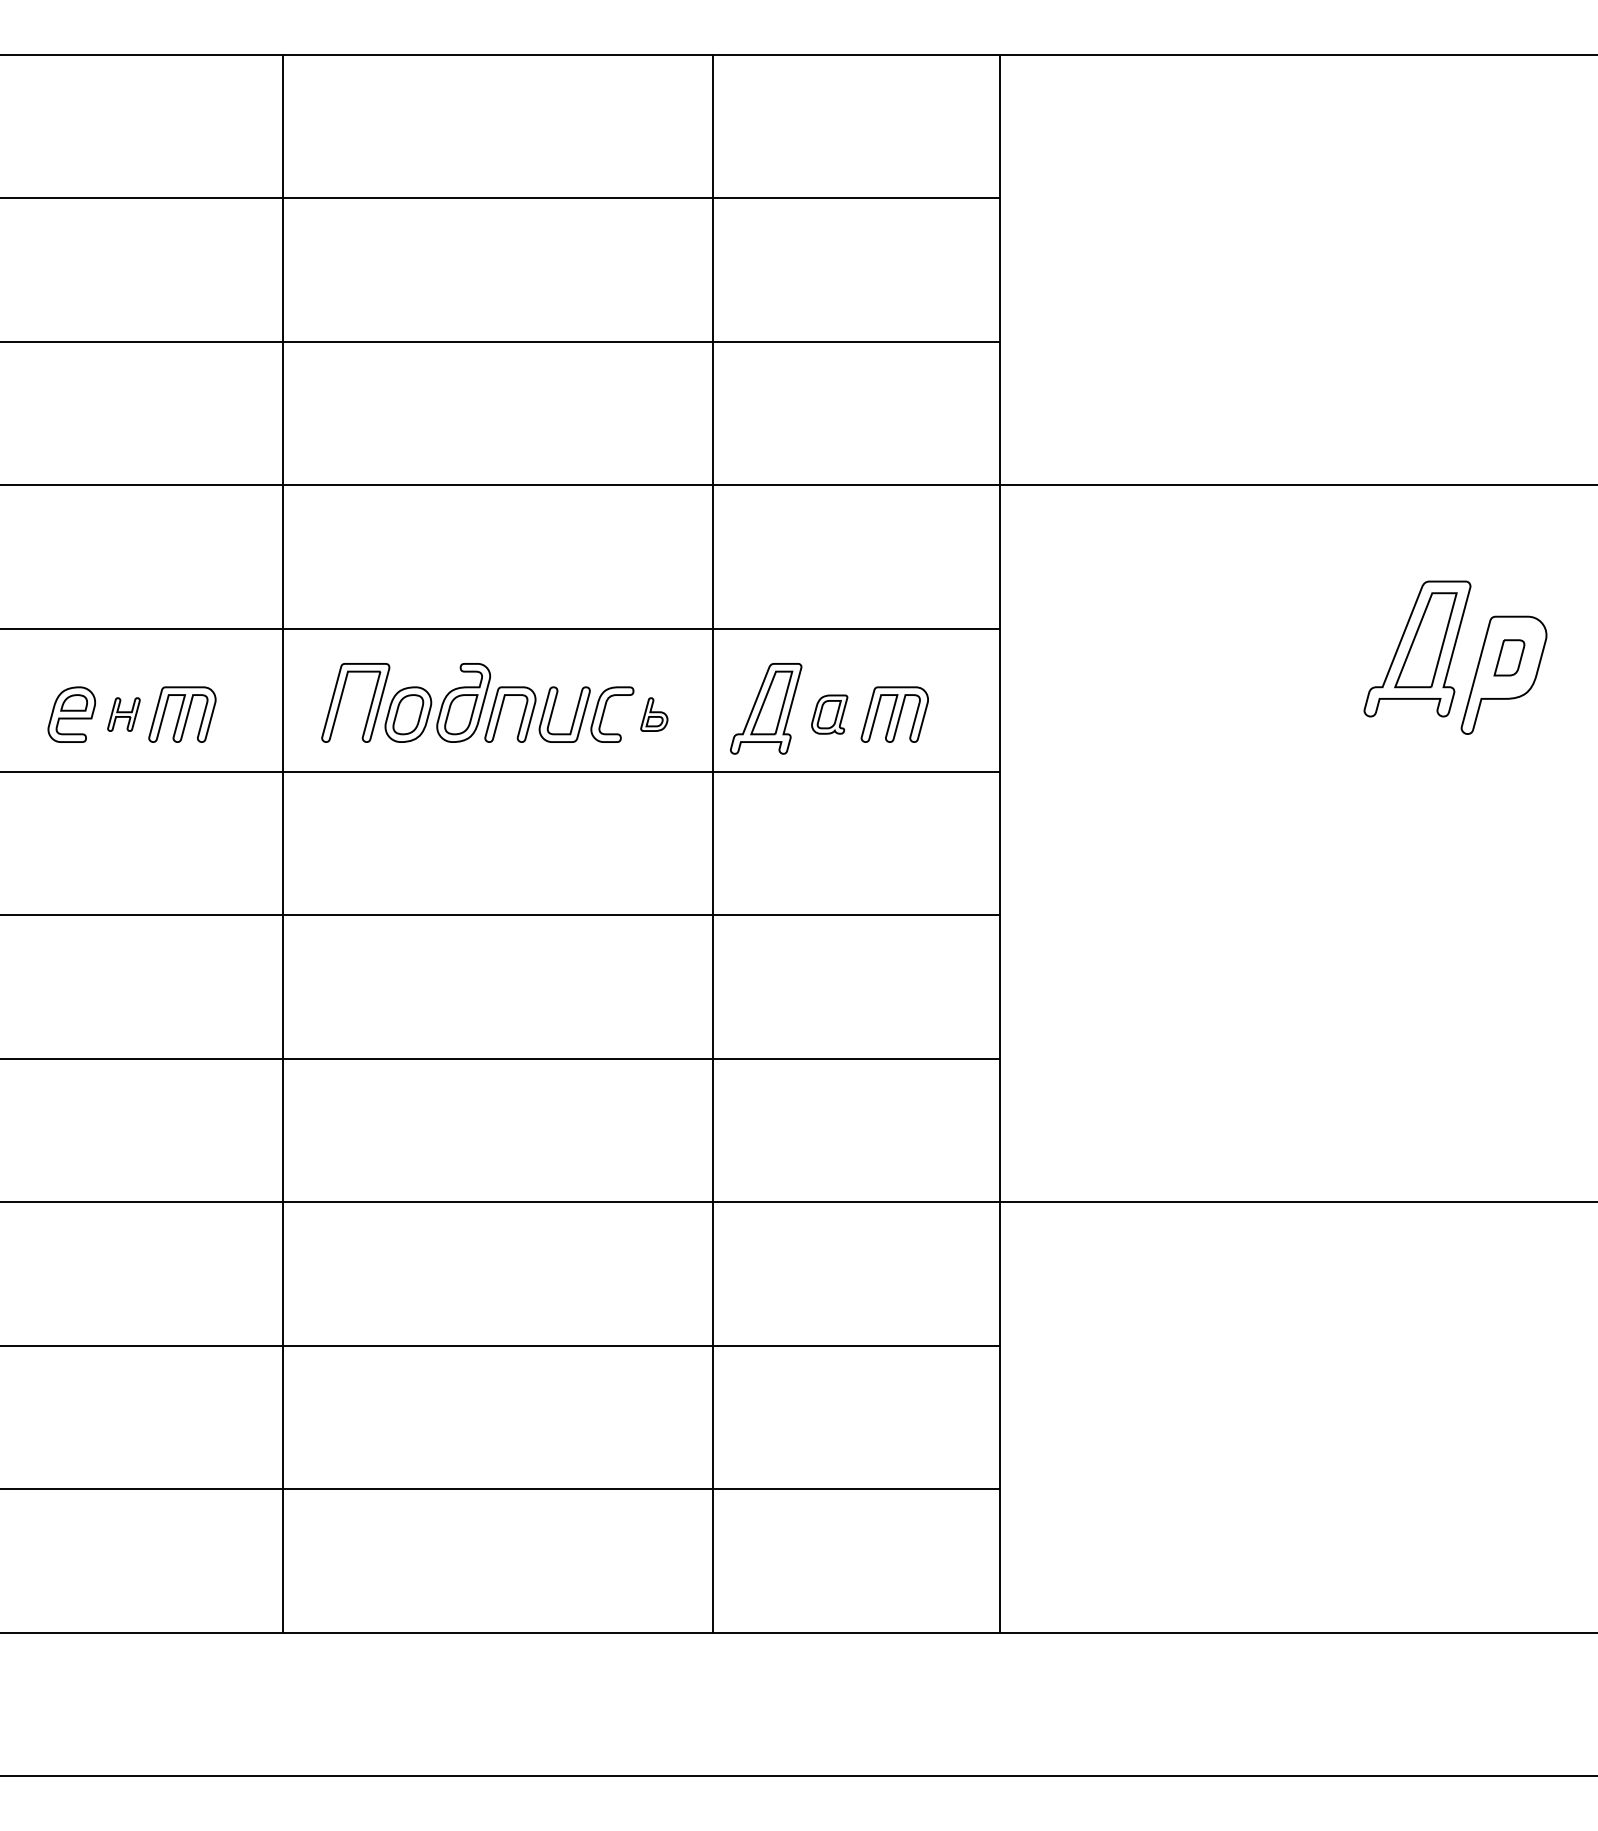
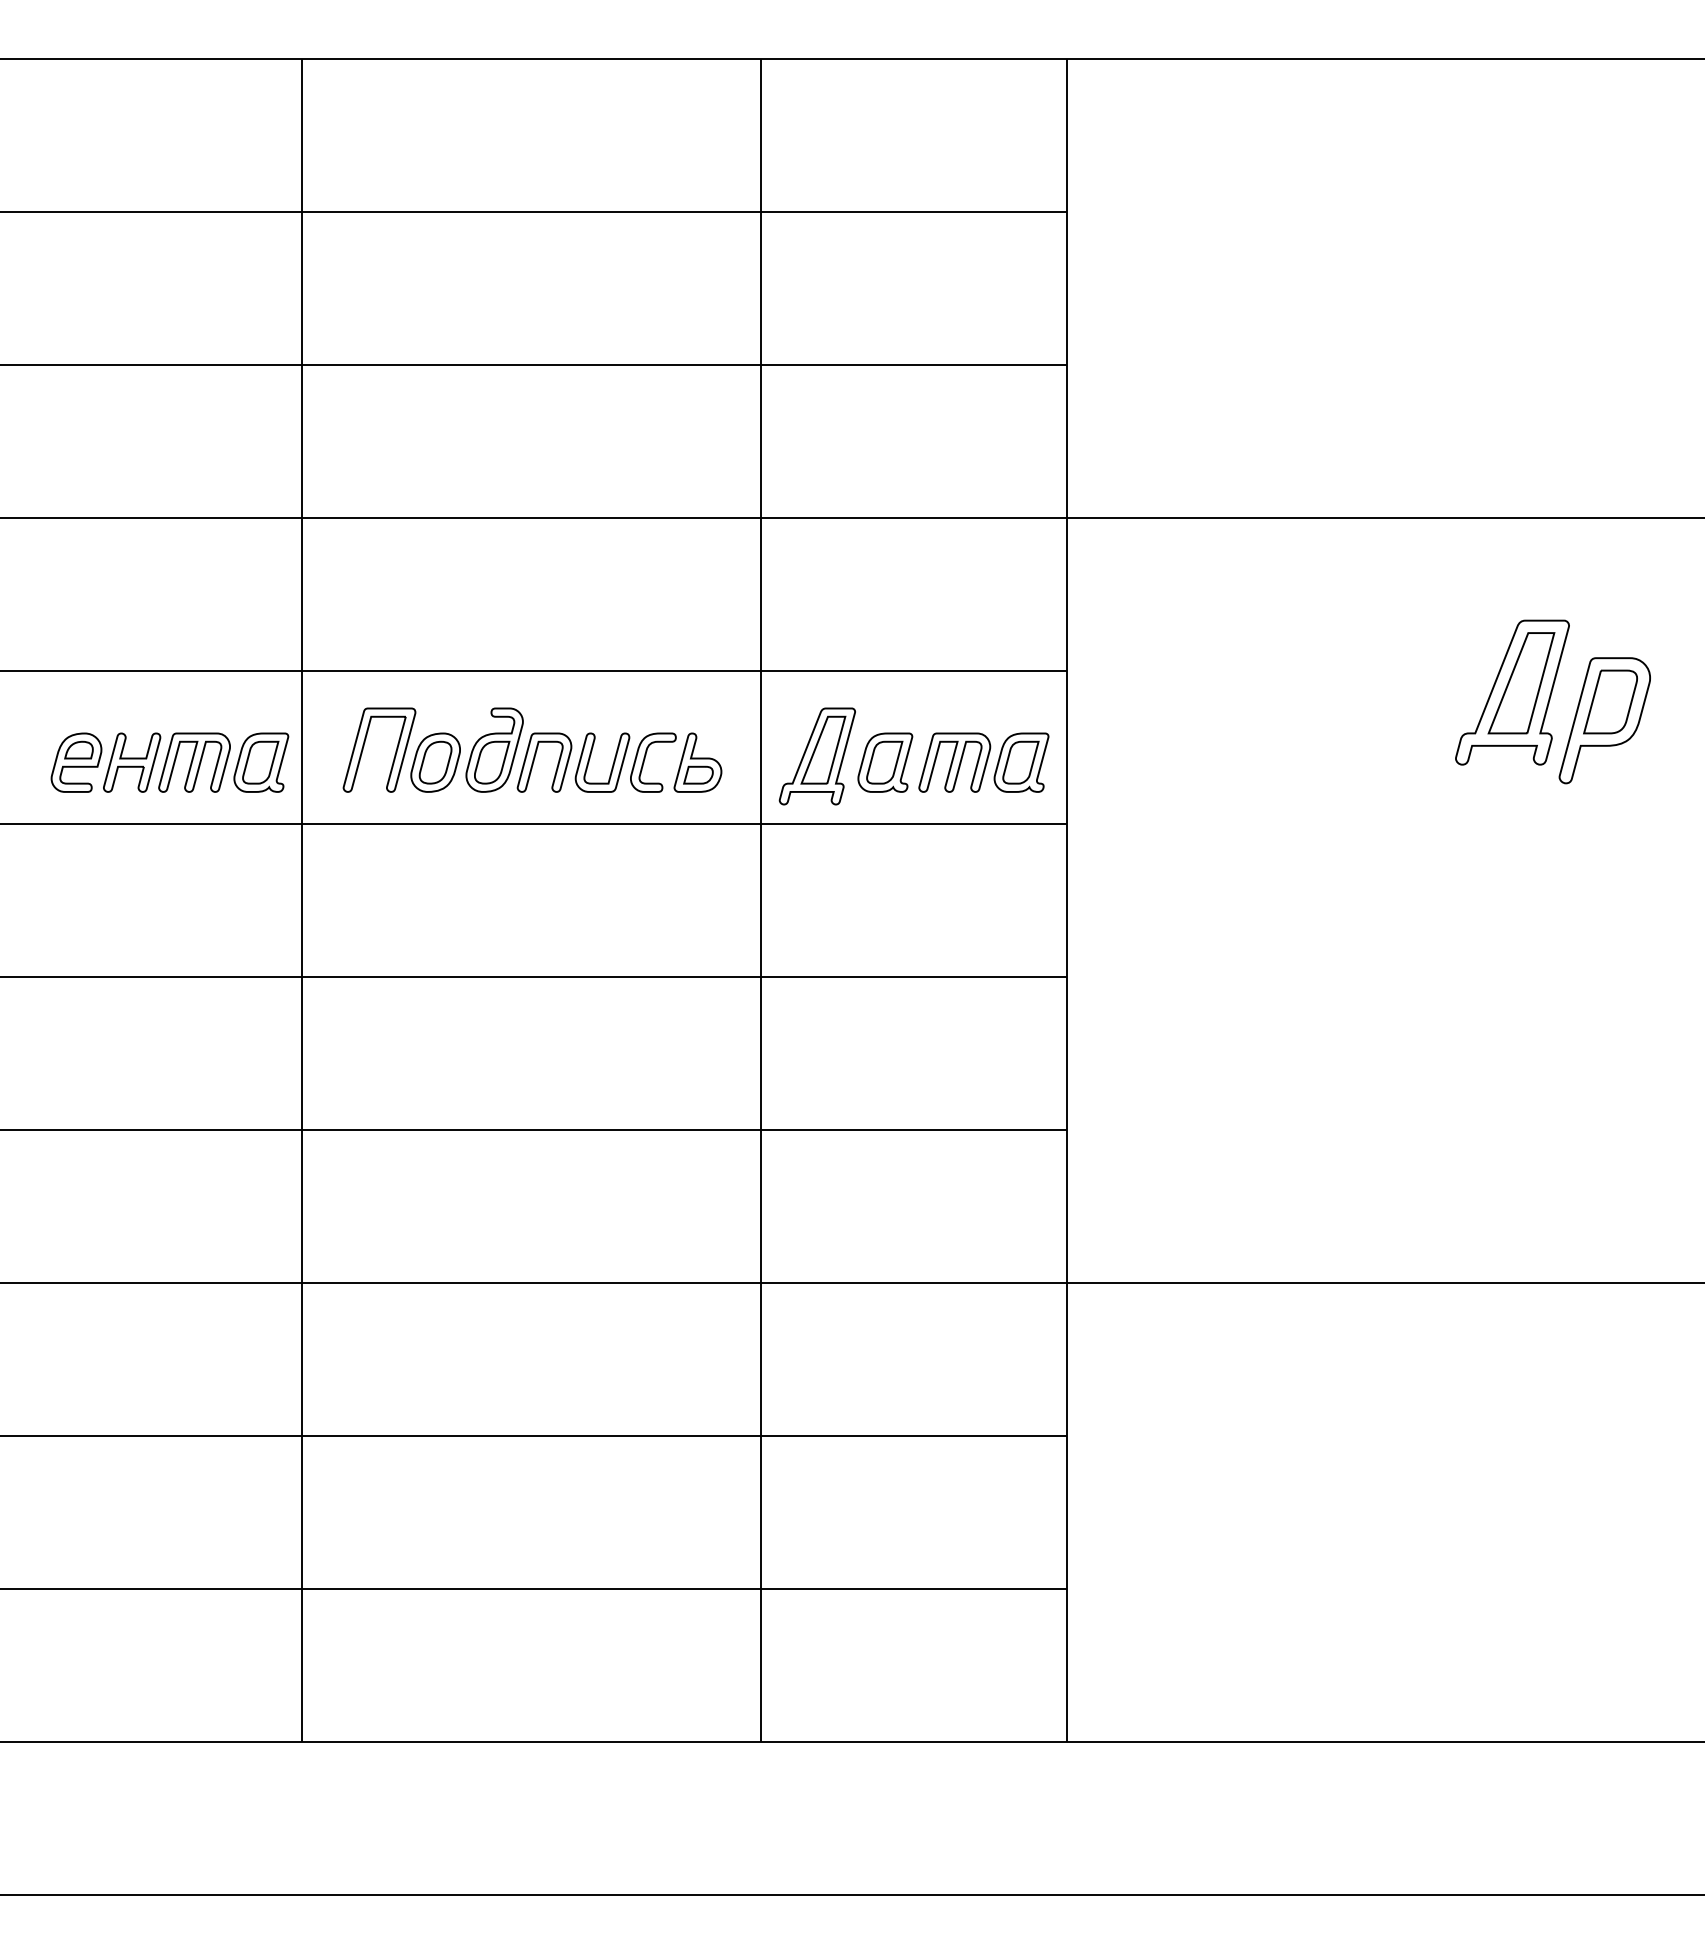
part: (1509, 657) -> (1610, 701), size x1.67
part: (123, 714) -> (131, 762), size x1.67
part: (244, 714) -> (260, 762), added
part: (654, 714) -> (698, 762), size x1.67
part: (829, 714) -> (885, 762), size x1.43
part: (957, 714) -> (1021, 762), added

